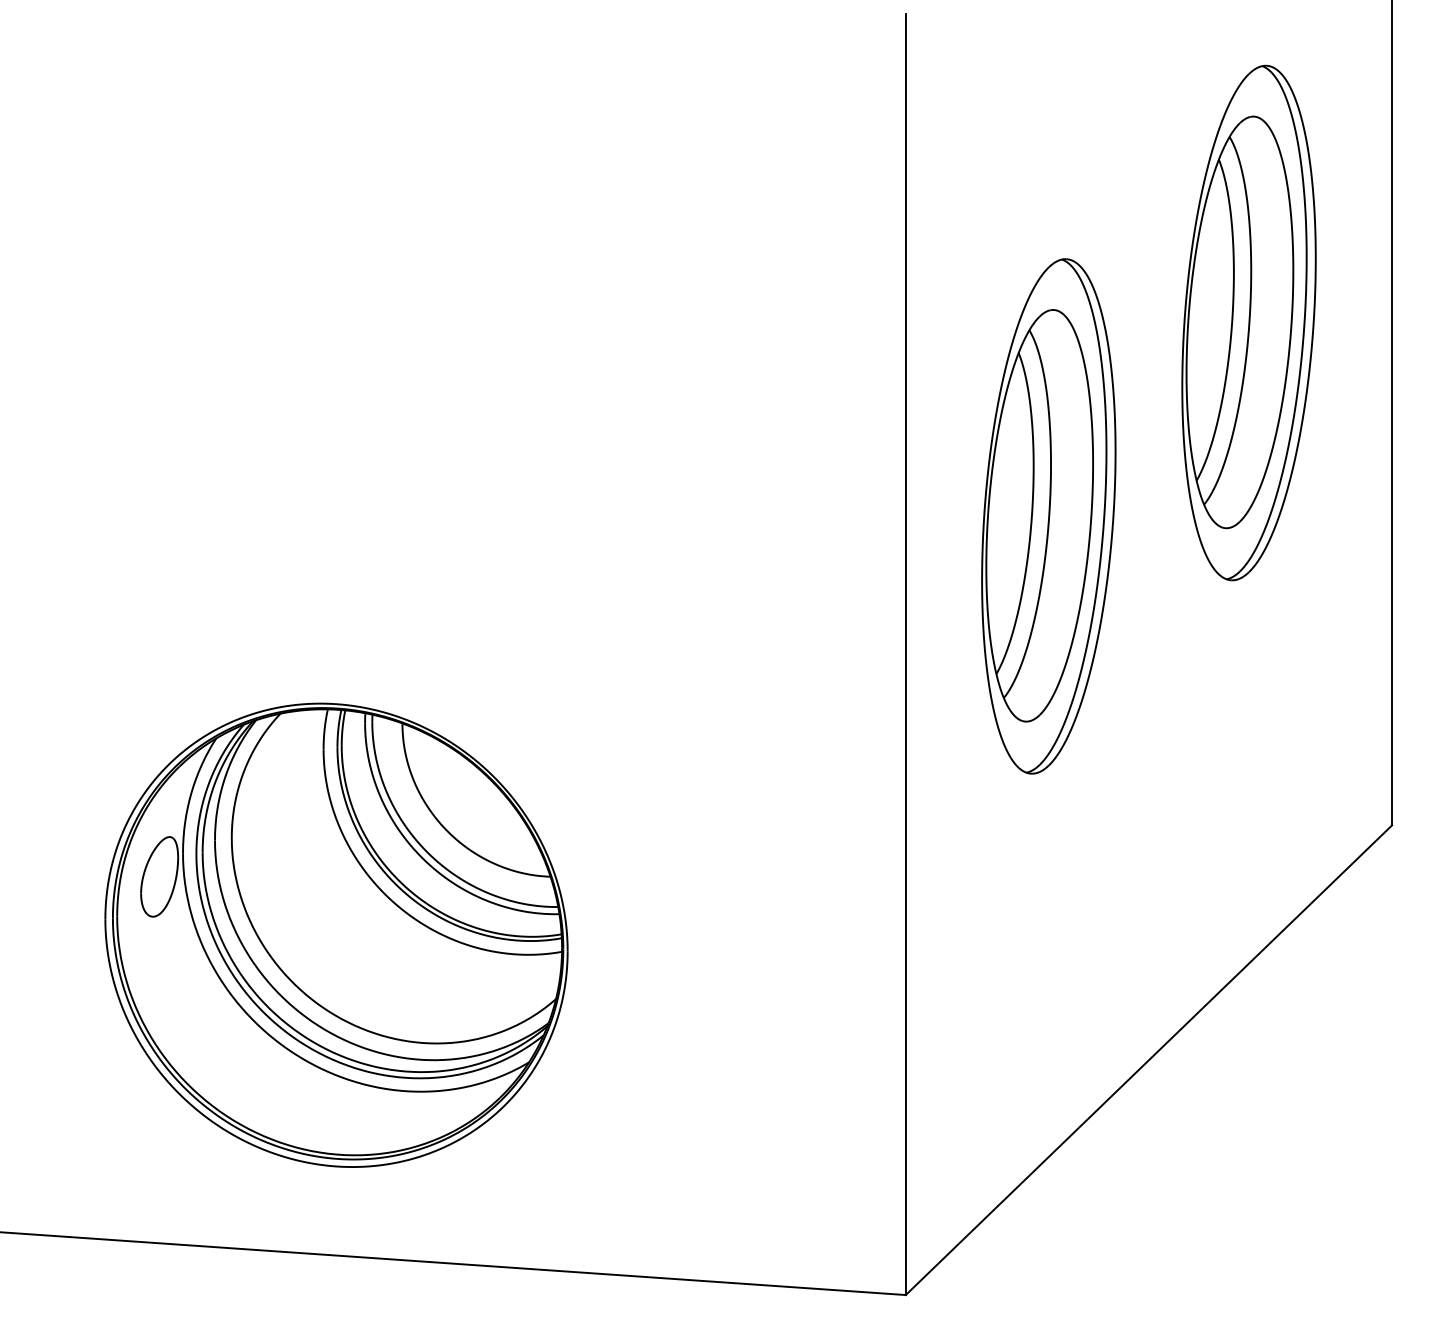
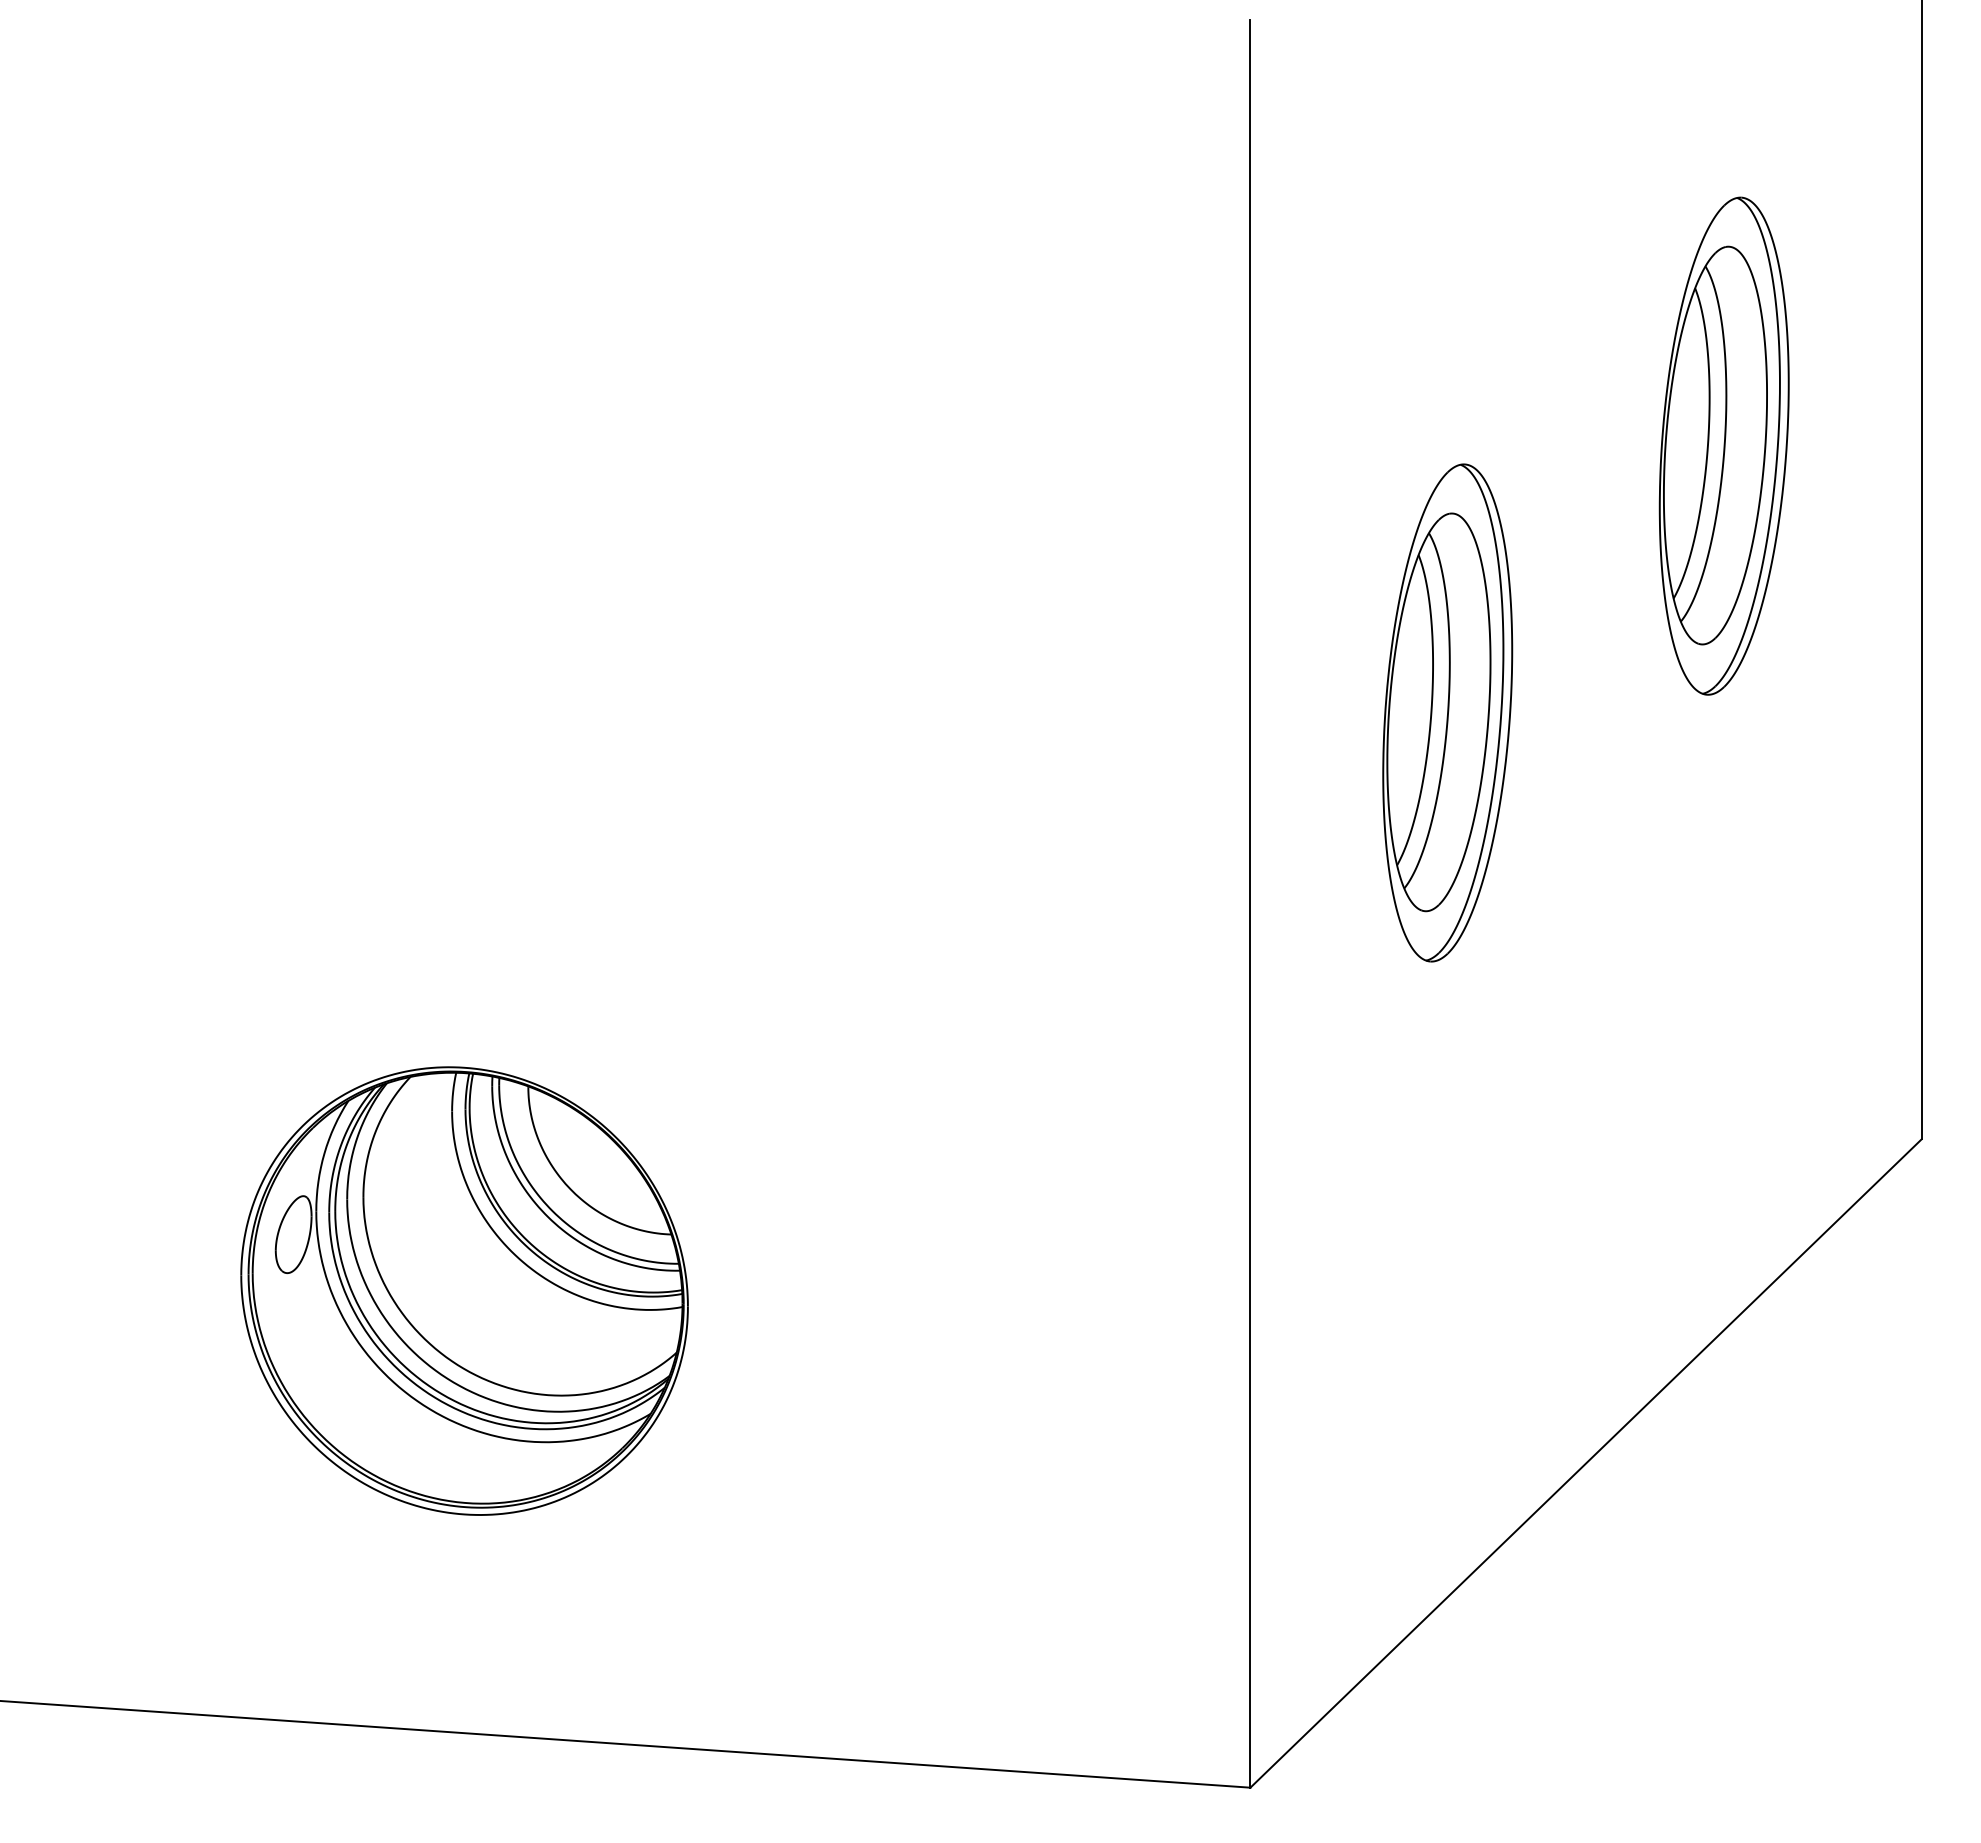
part: (1249, 323) -> (1724, 446), size x0.7
part: (1048, 516) -> (1447, 712), size x0.7
part: (336, 934) -> (464, 1290), size x0.7

